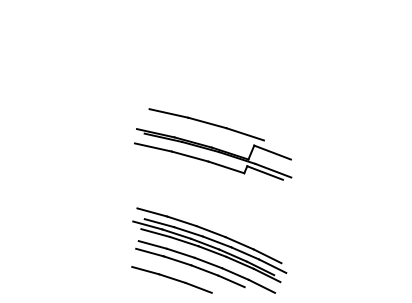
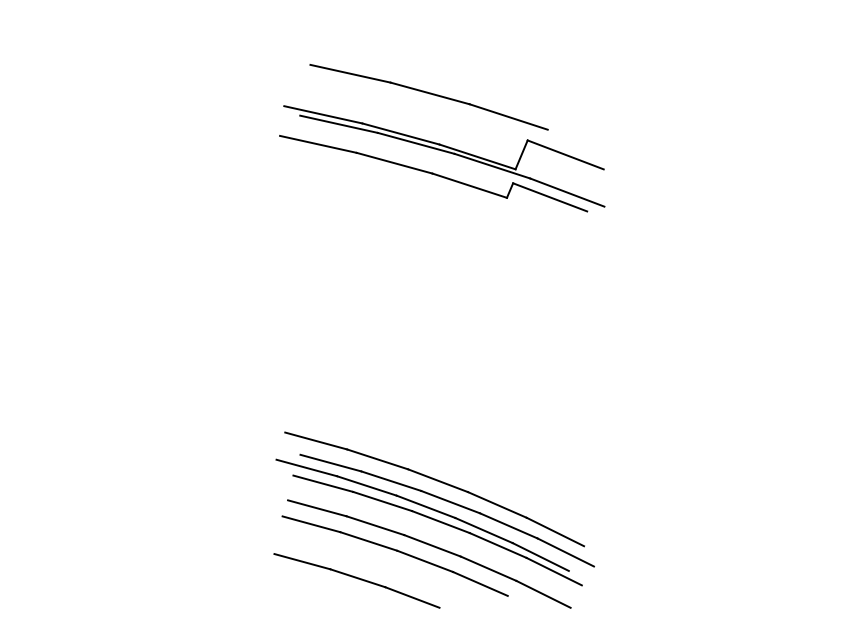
part: (213, 144) -> (443, 138), moved

